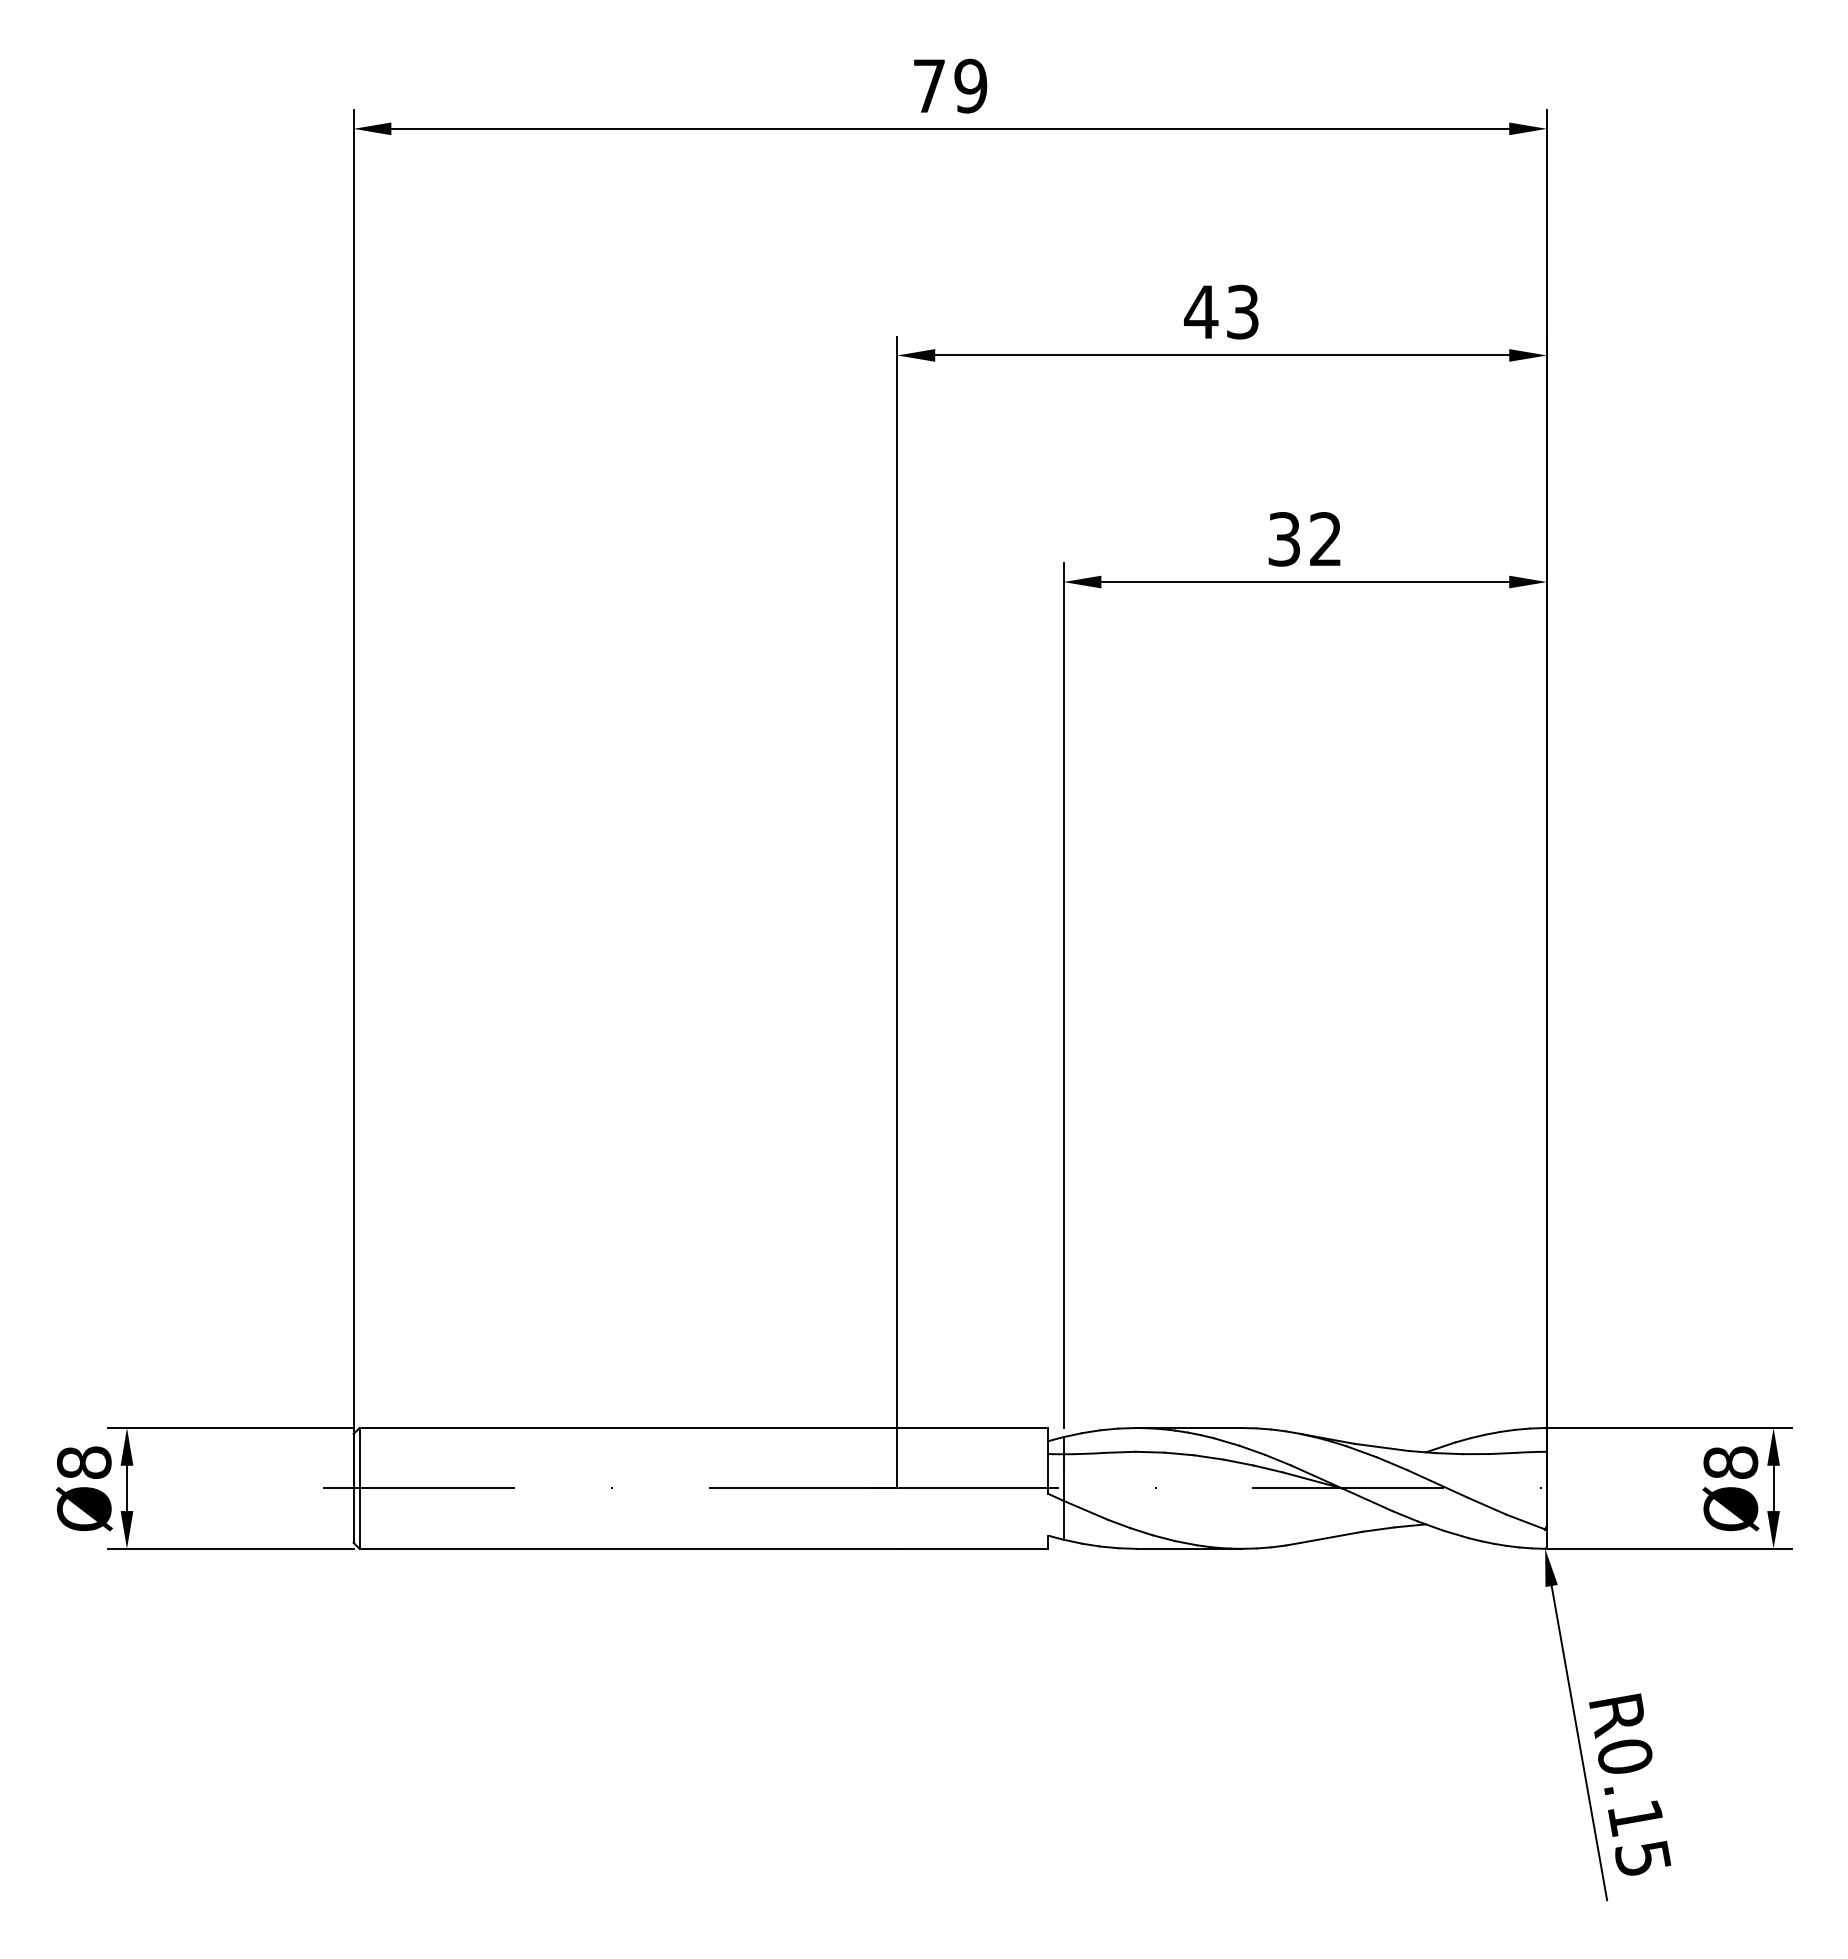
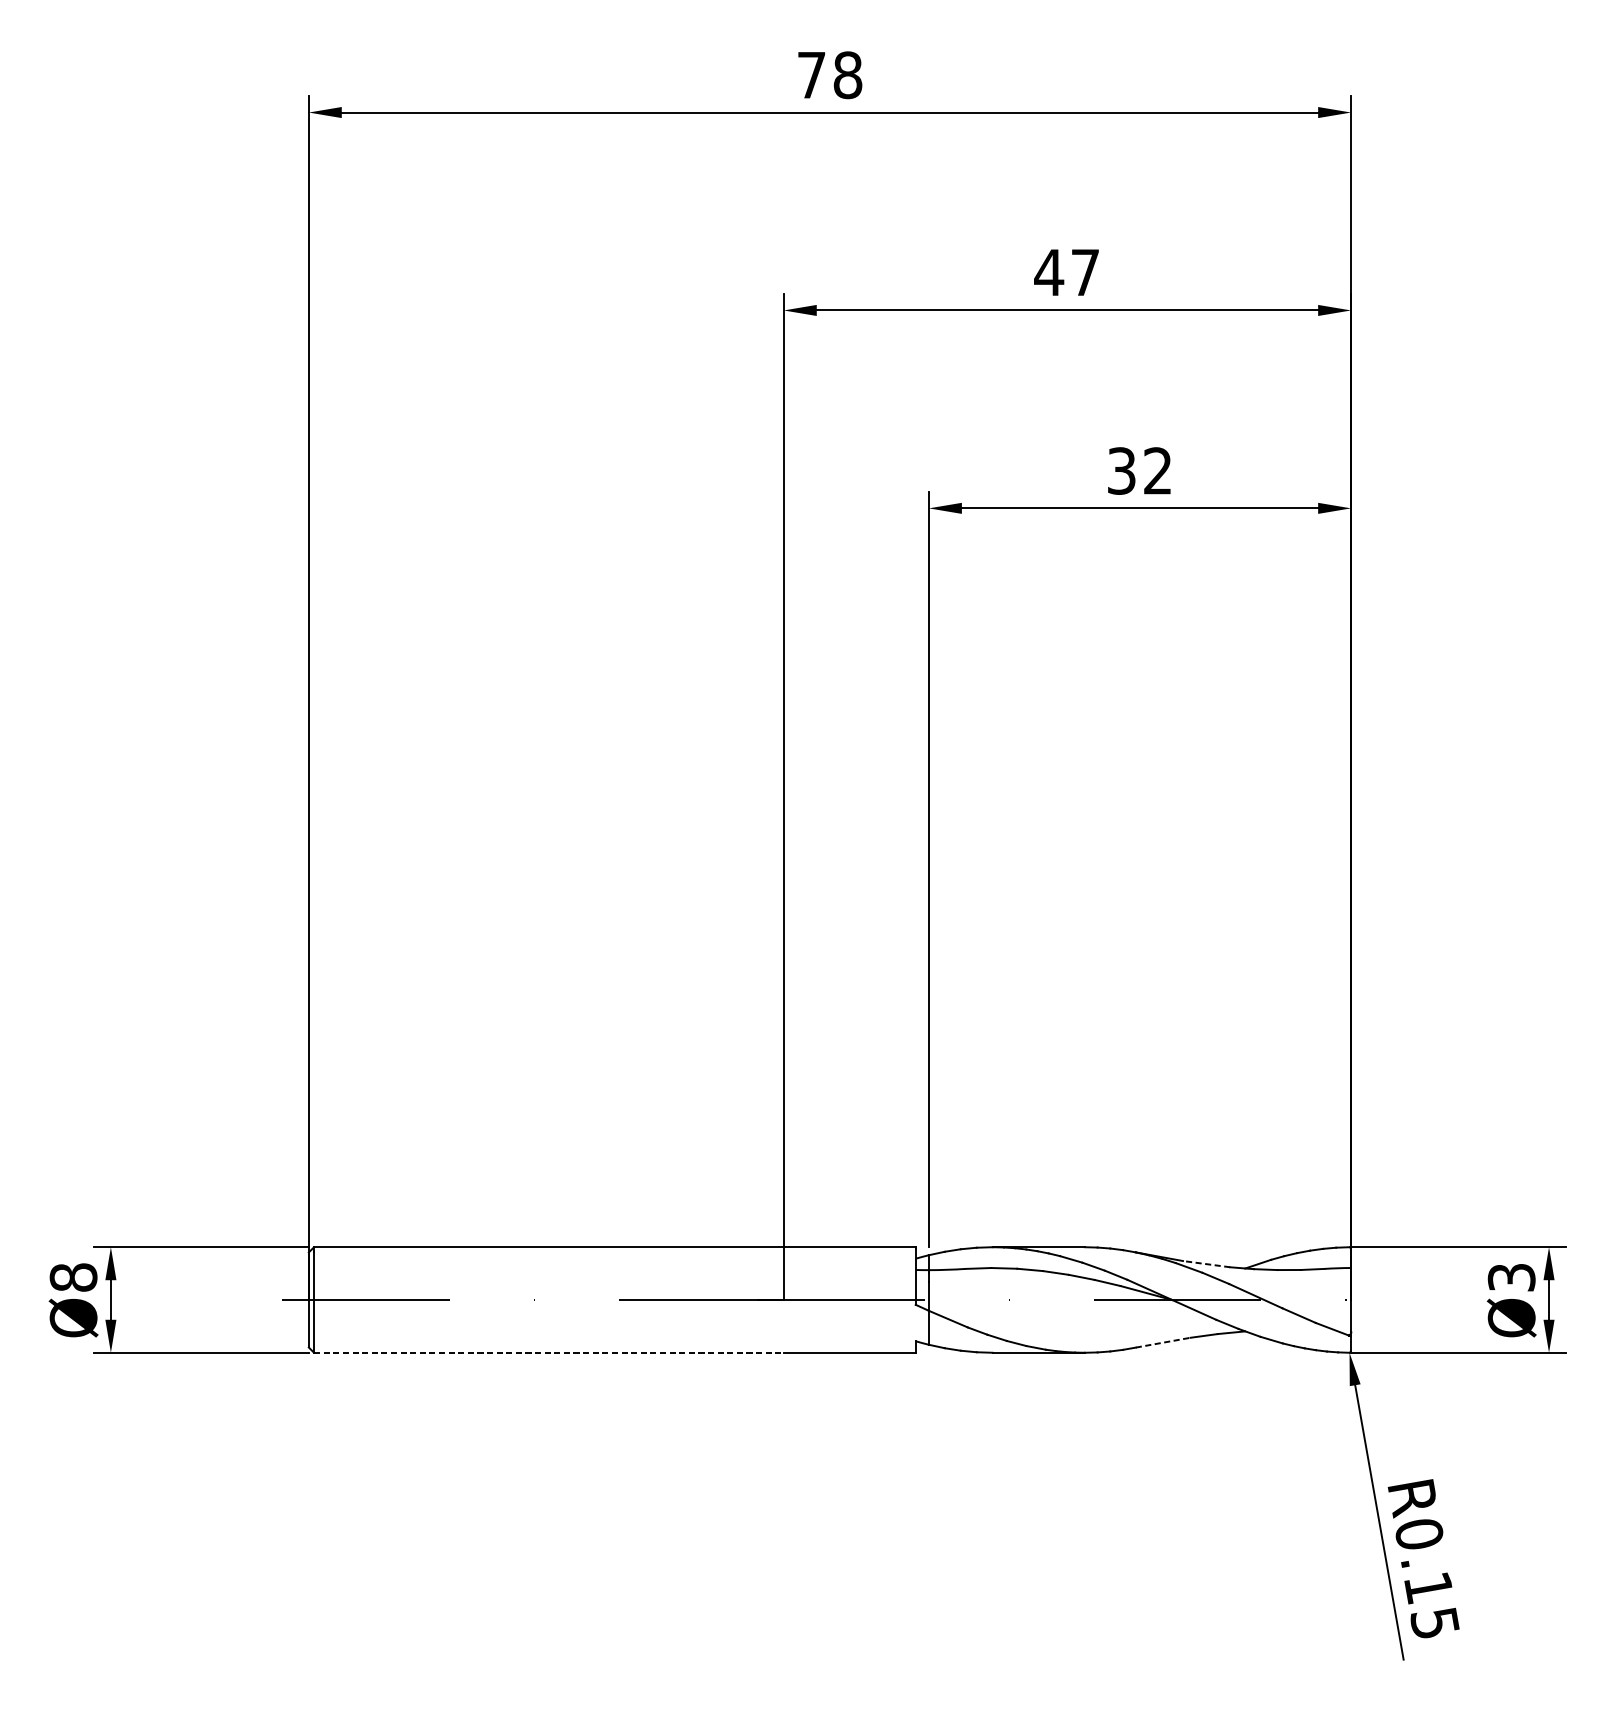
text: (970, 85) -> (847, 74), 79 -> 78
text: (1242, 311) -> (1085, 272), 43 -> 47
line: (1381, 1447) -> (1206, 1264), solid -> dashed
text: (1730, 1462) -> (1511, 1277), Ø8 -> Ø3
line: (1331, 1537) -> (1162, 1342), solid -> dashed
line: (628, 1548) -> (548, 1352), solid -> dashed

